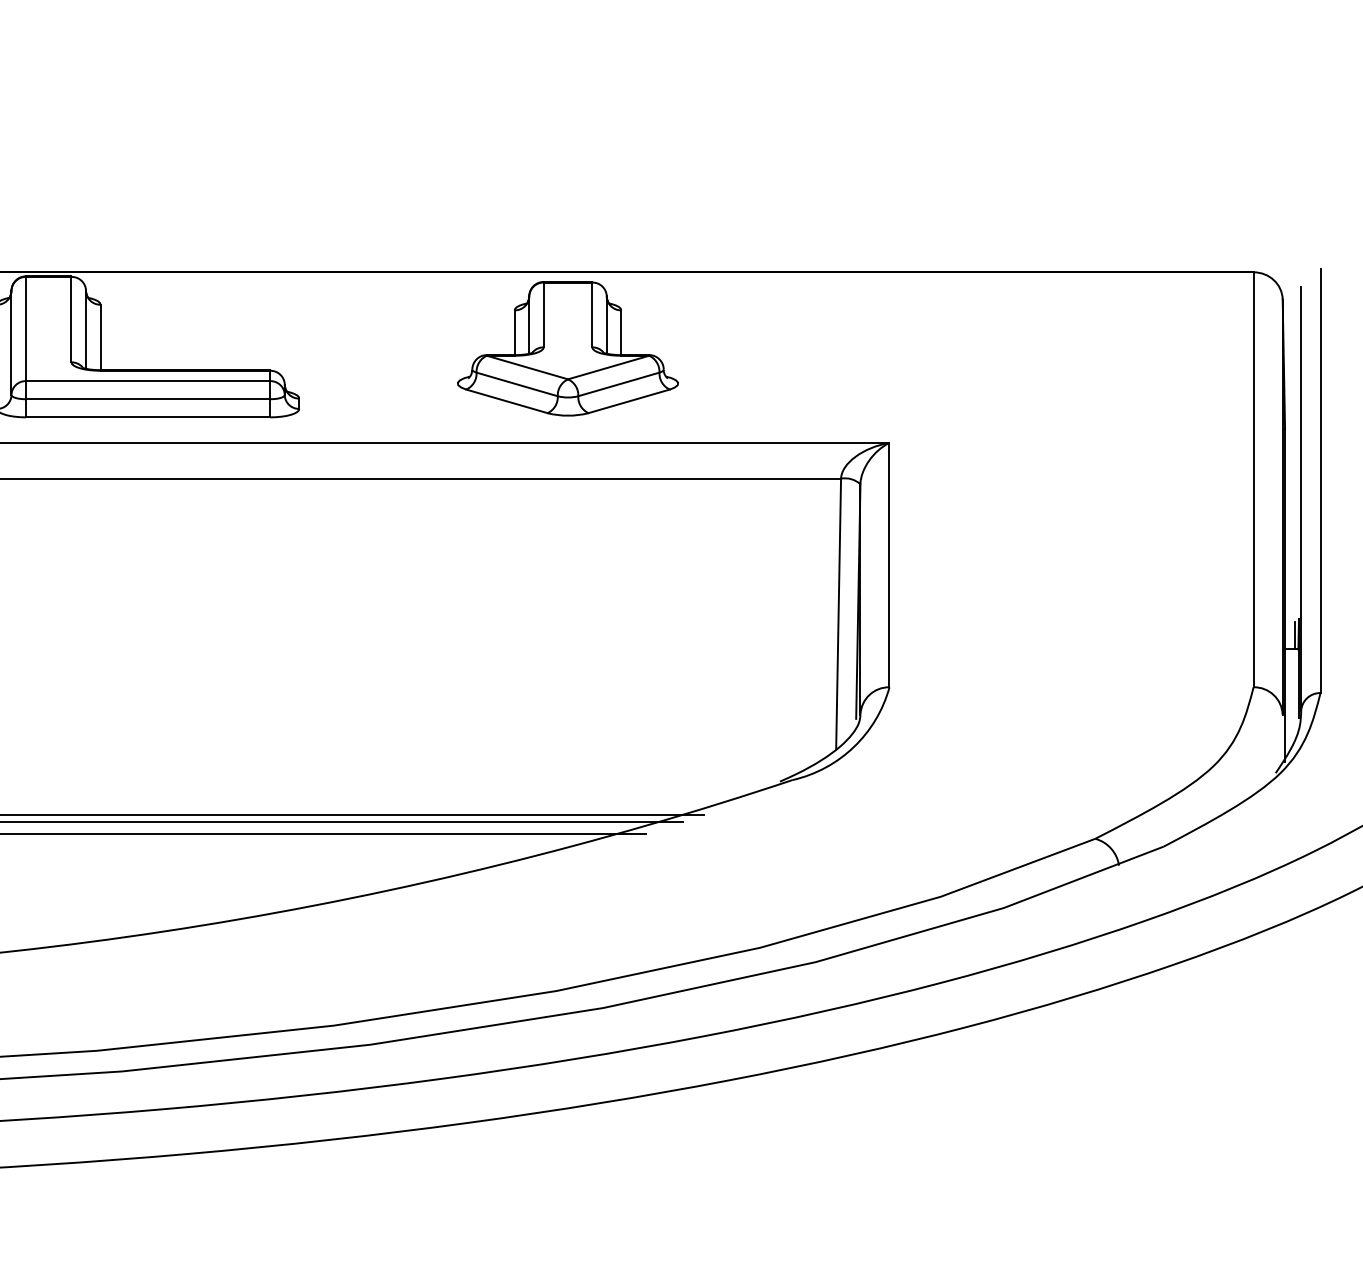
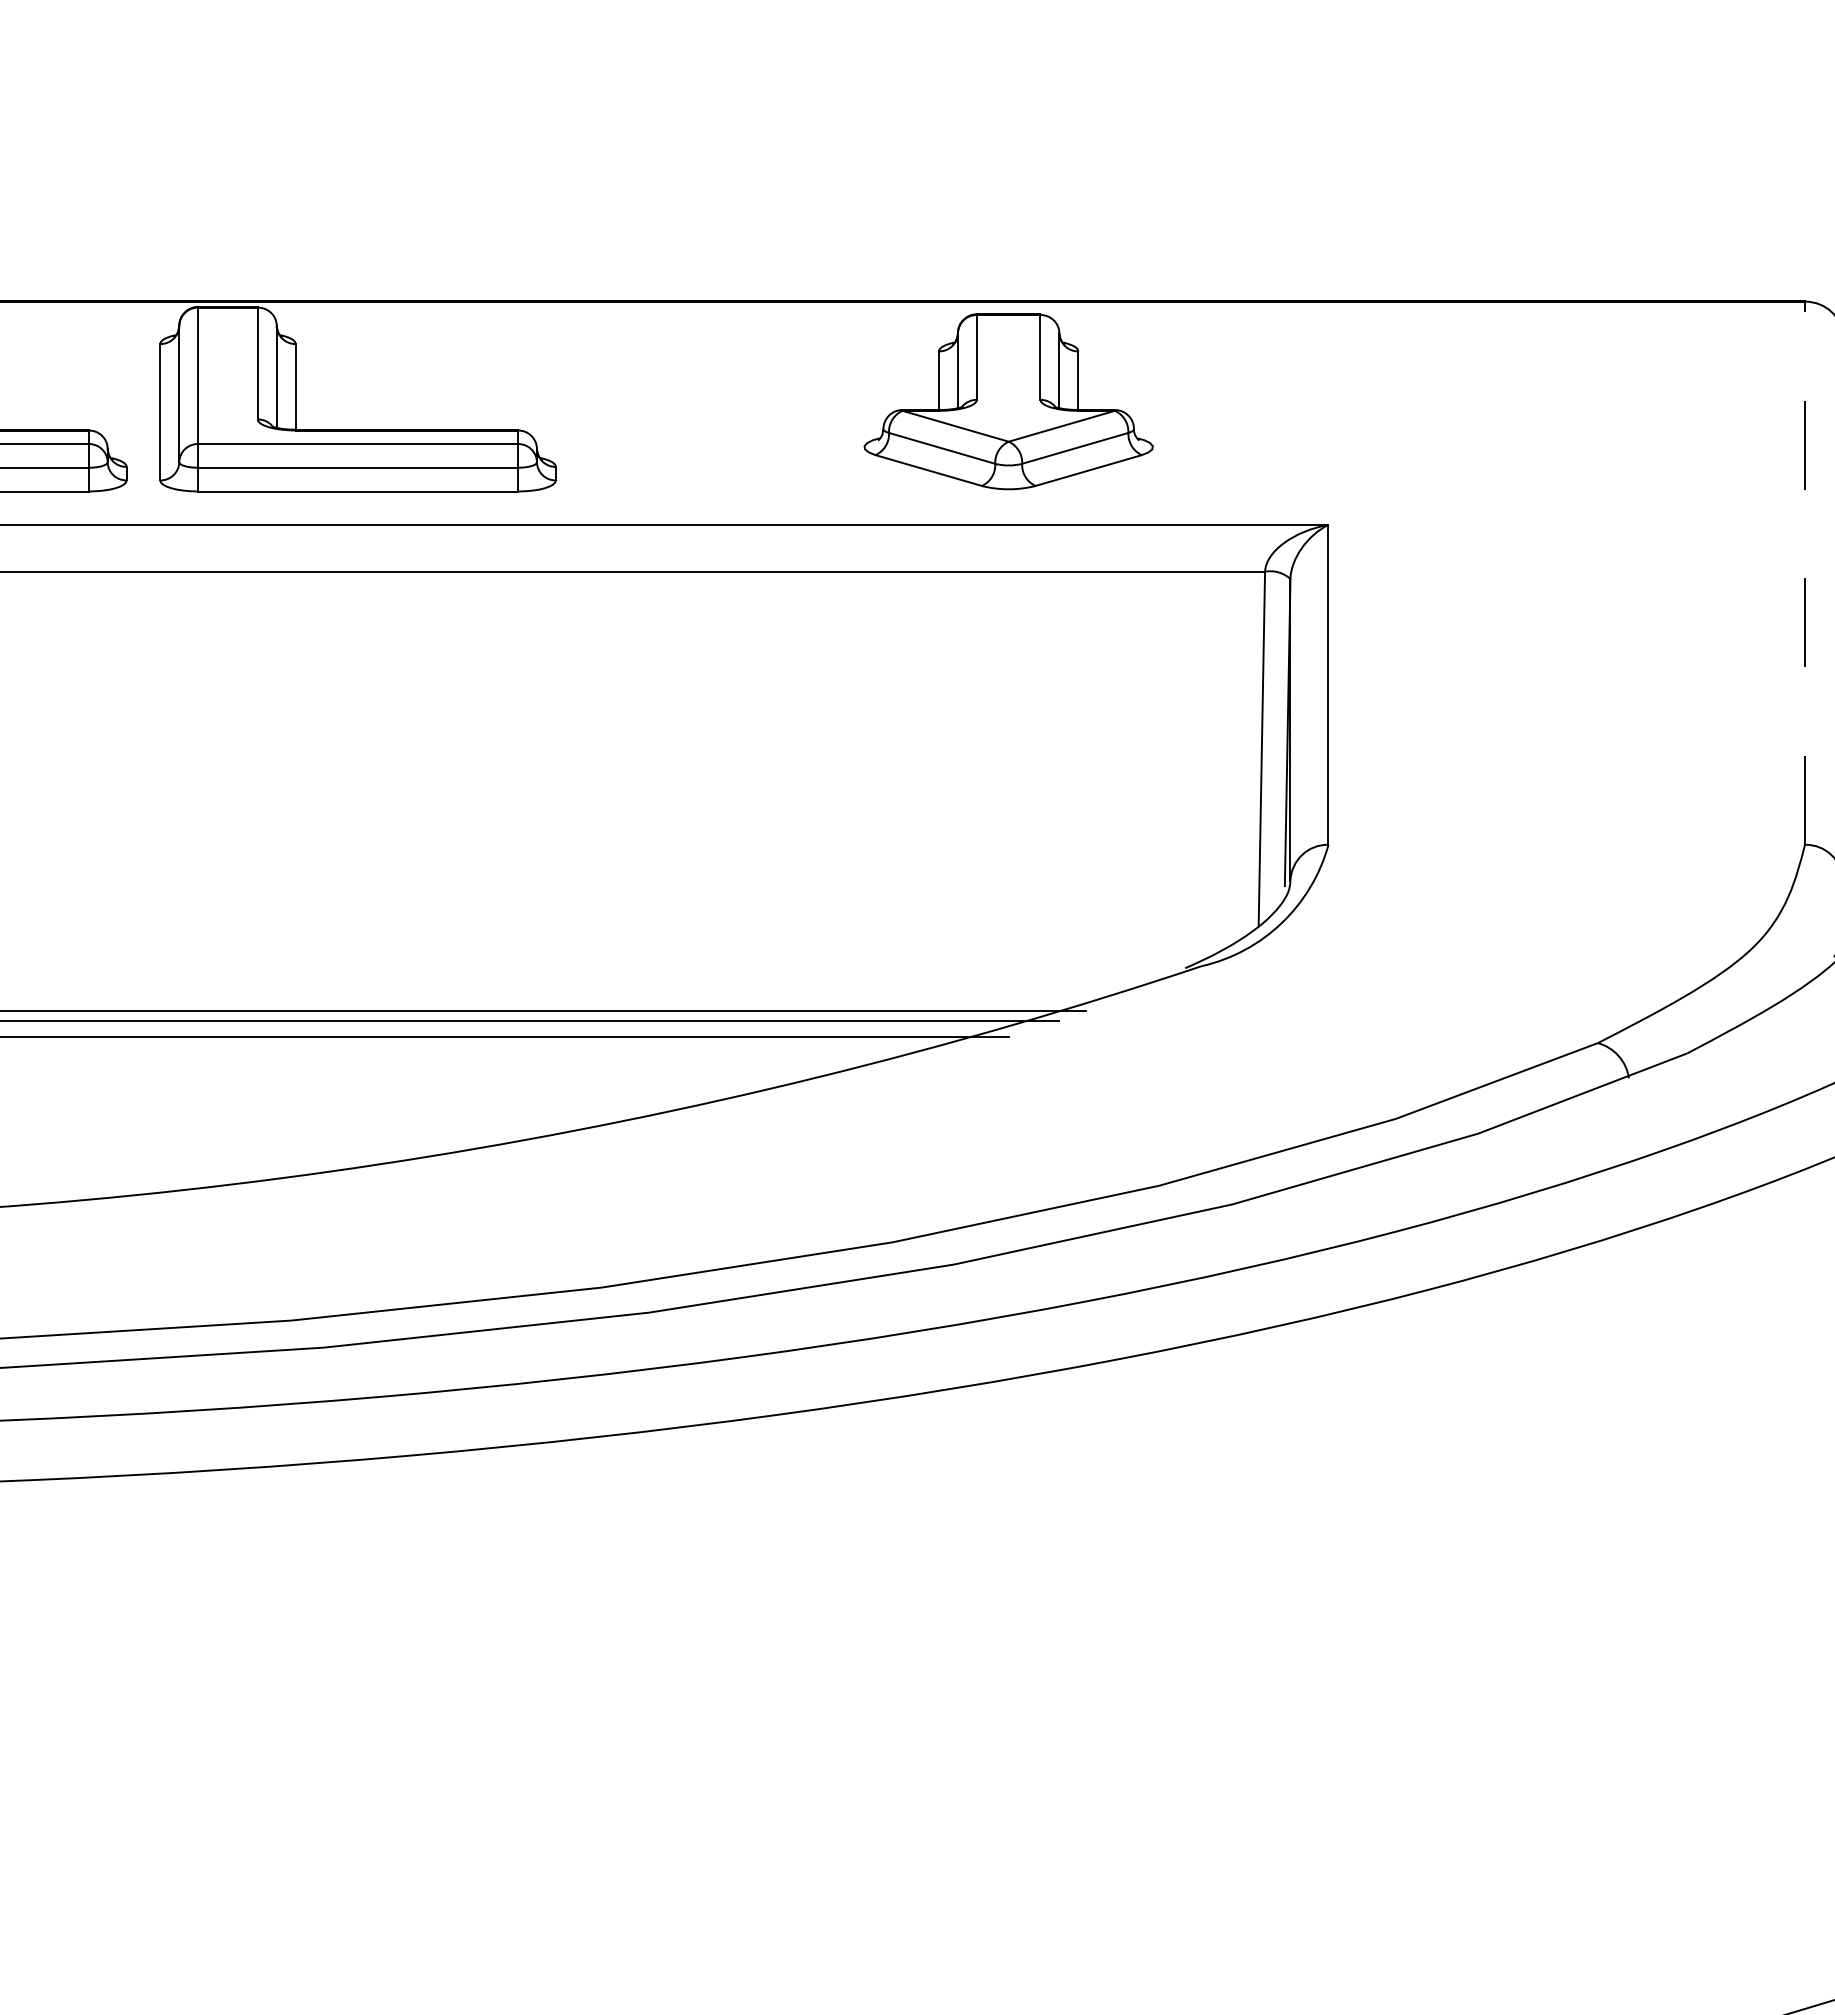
part: (567, 348) -> (1008, 401), moved
line: (1253, 480) -> (1805, 573), solid -> dashed

